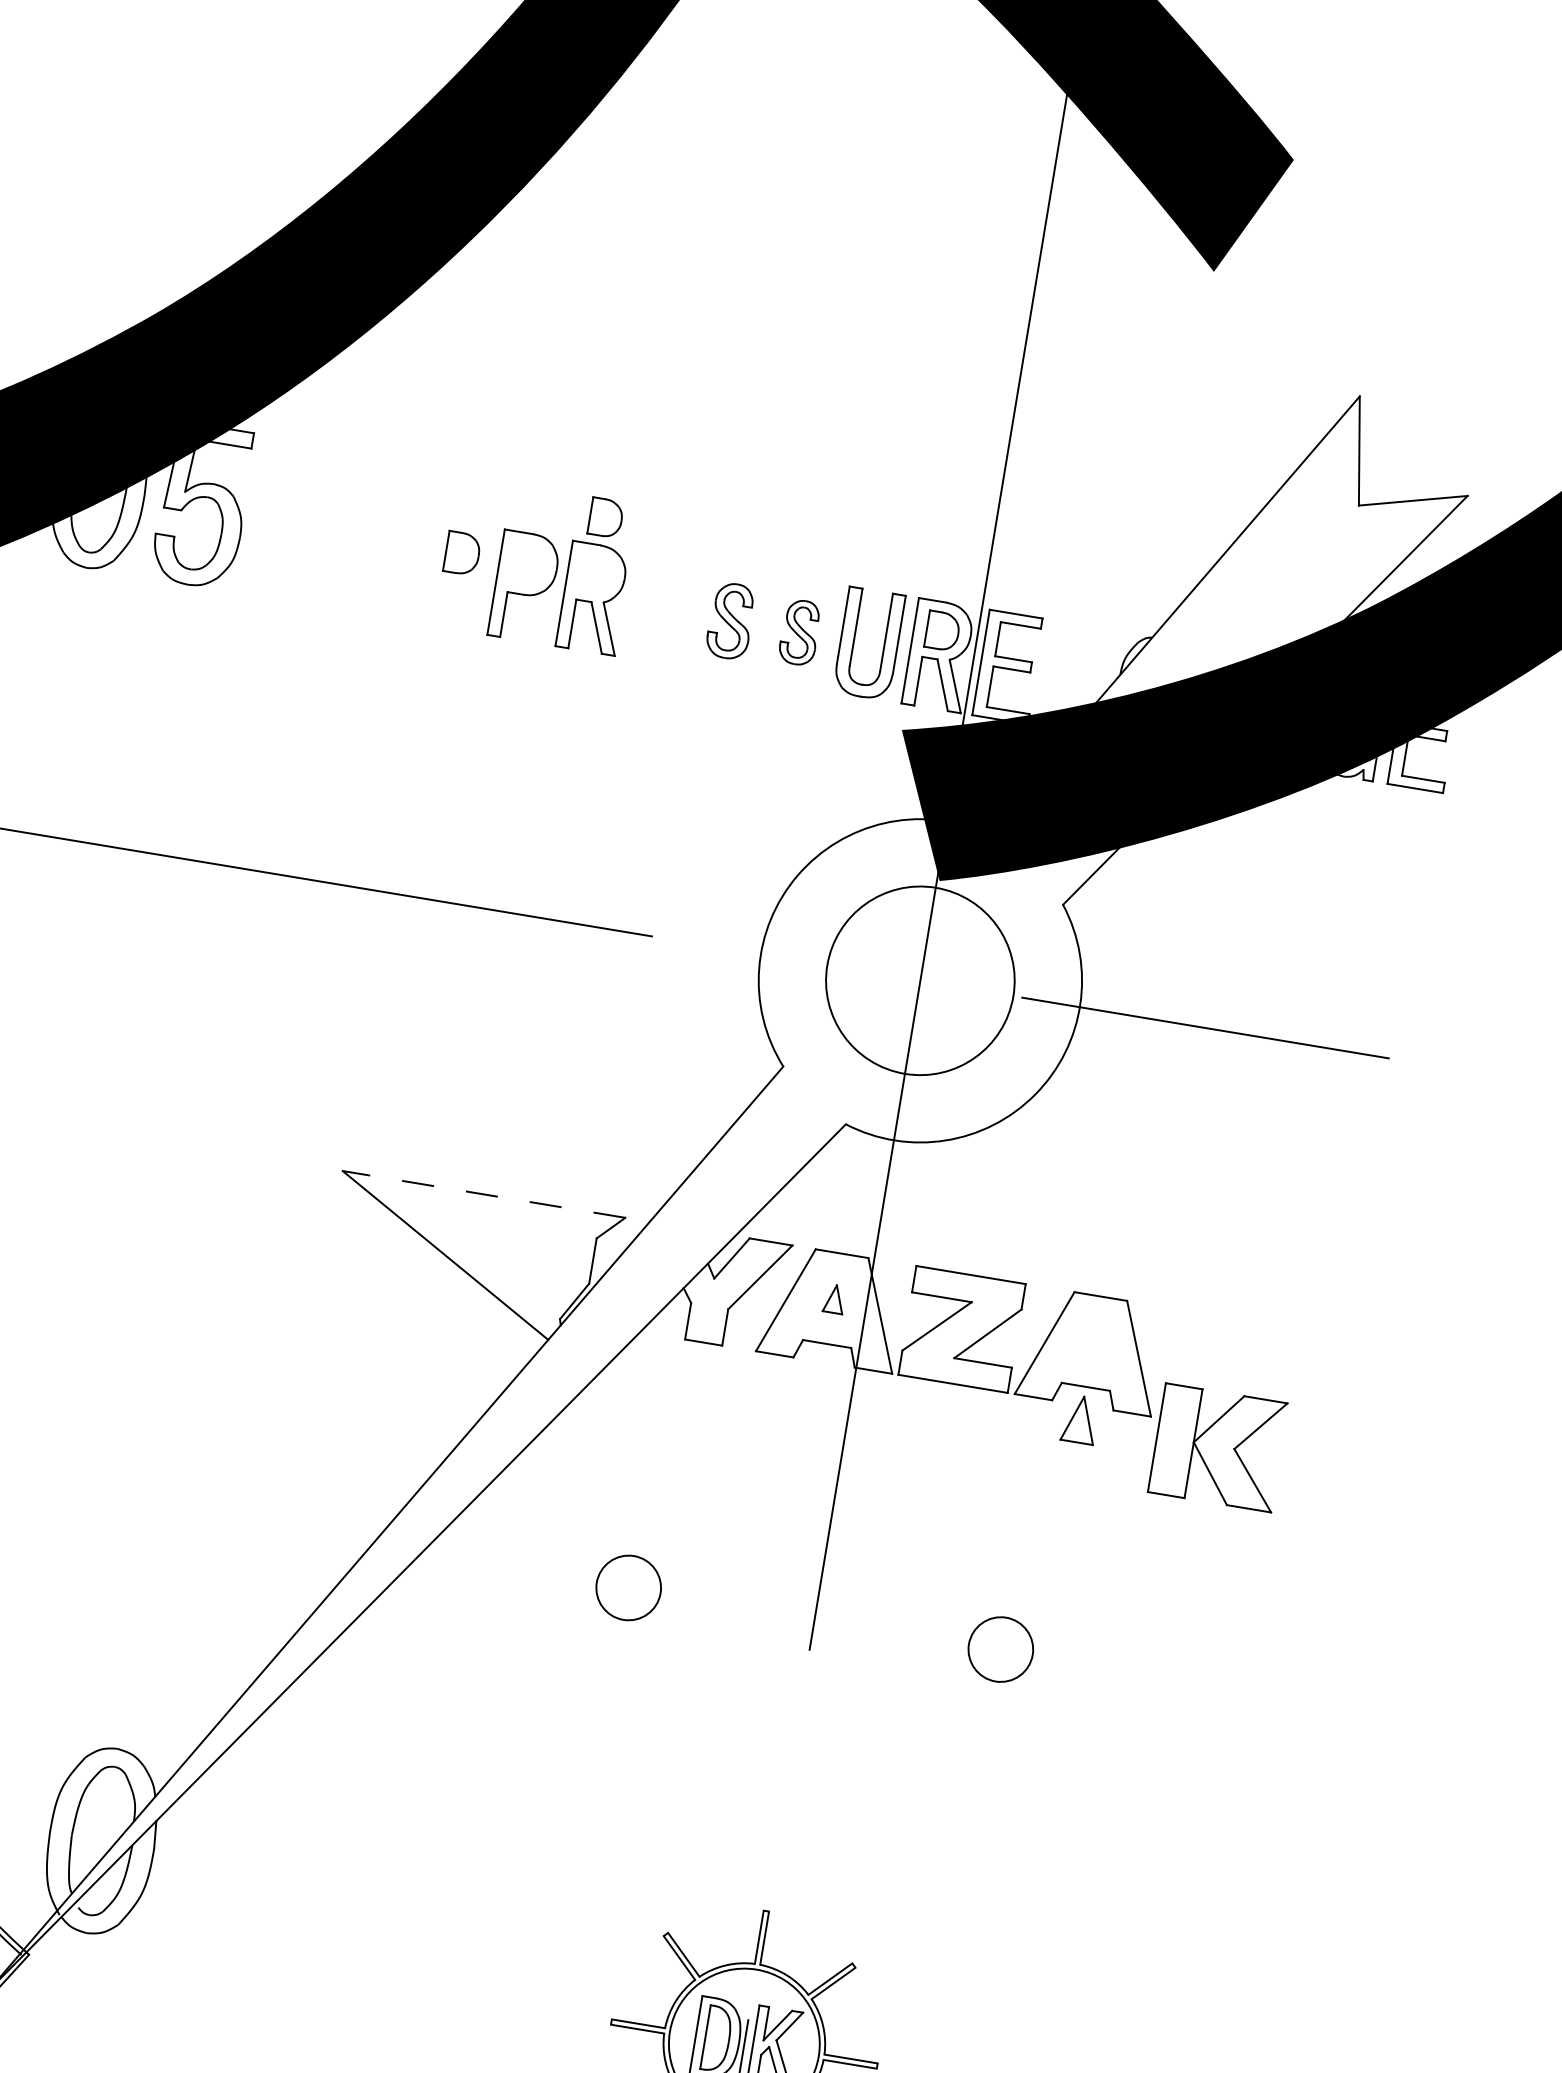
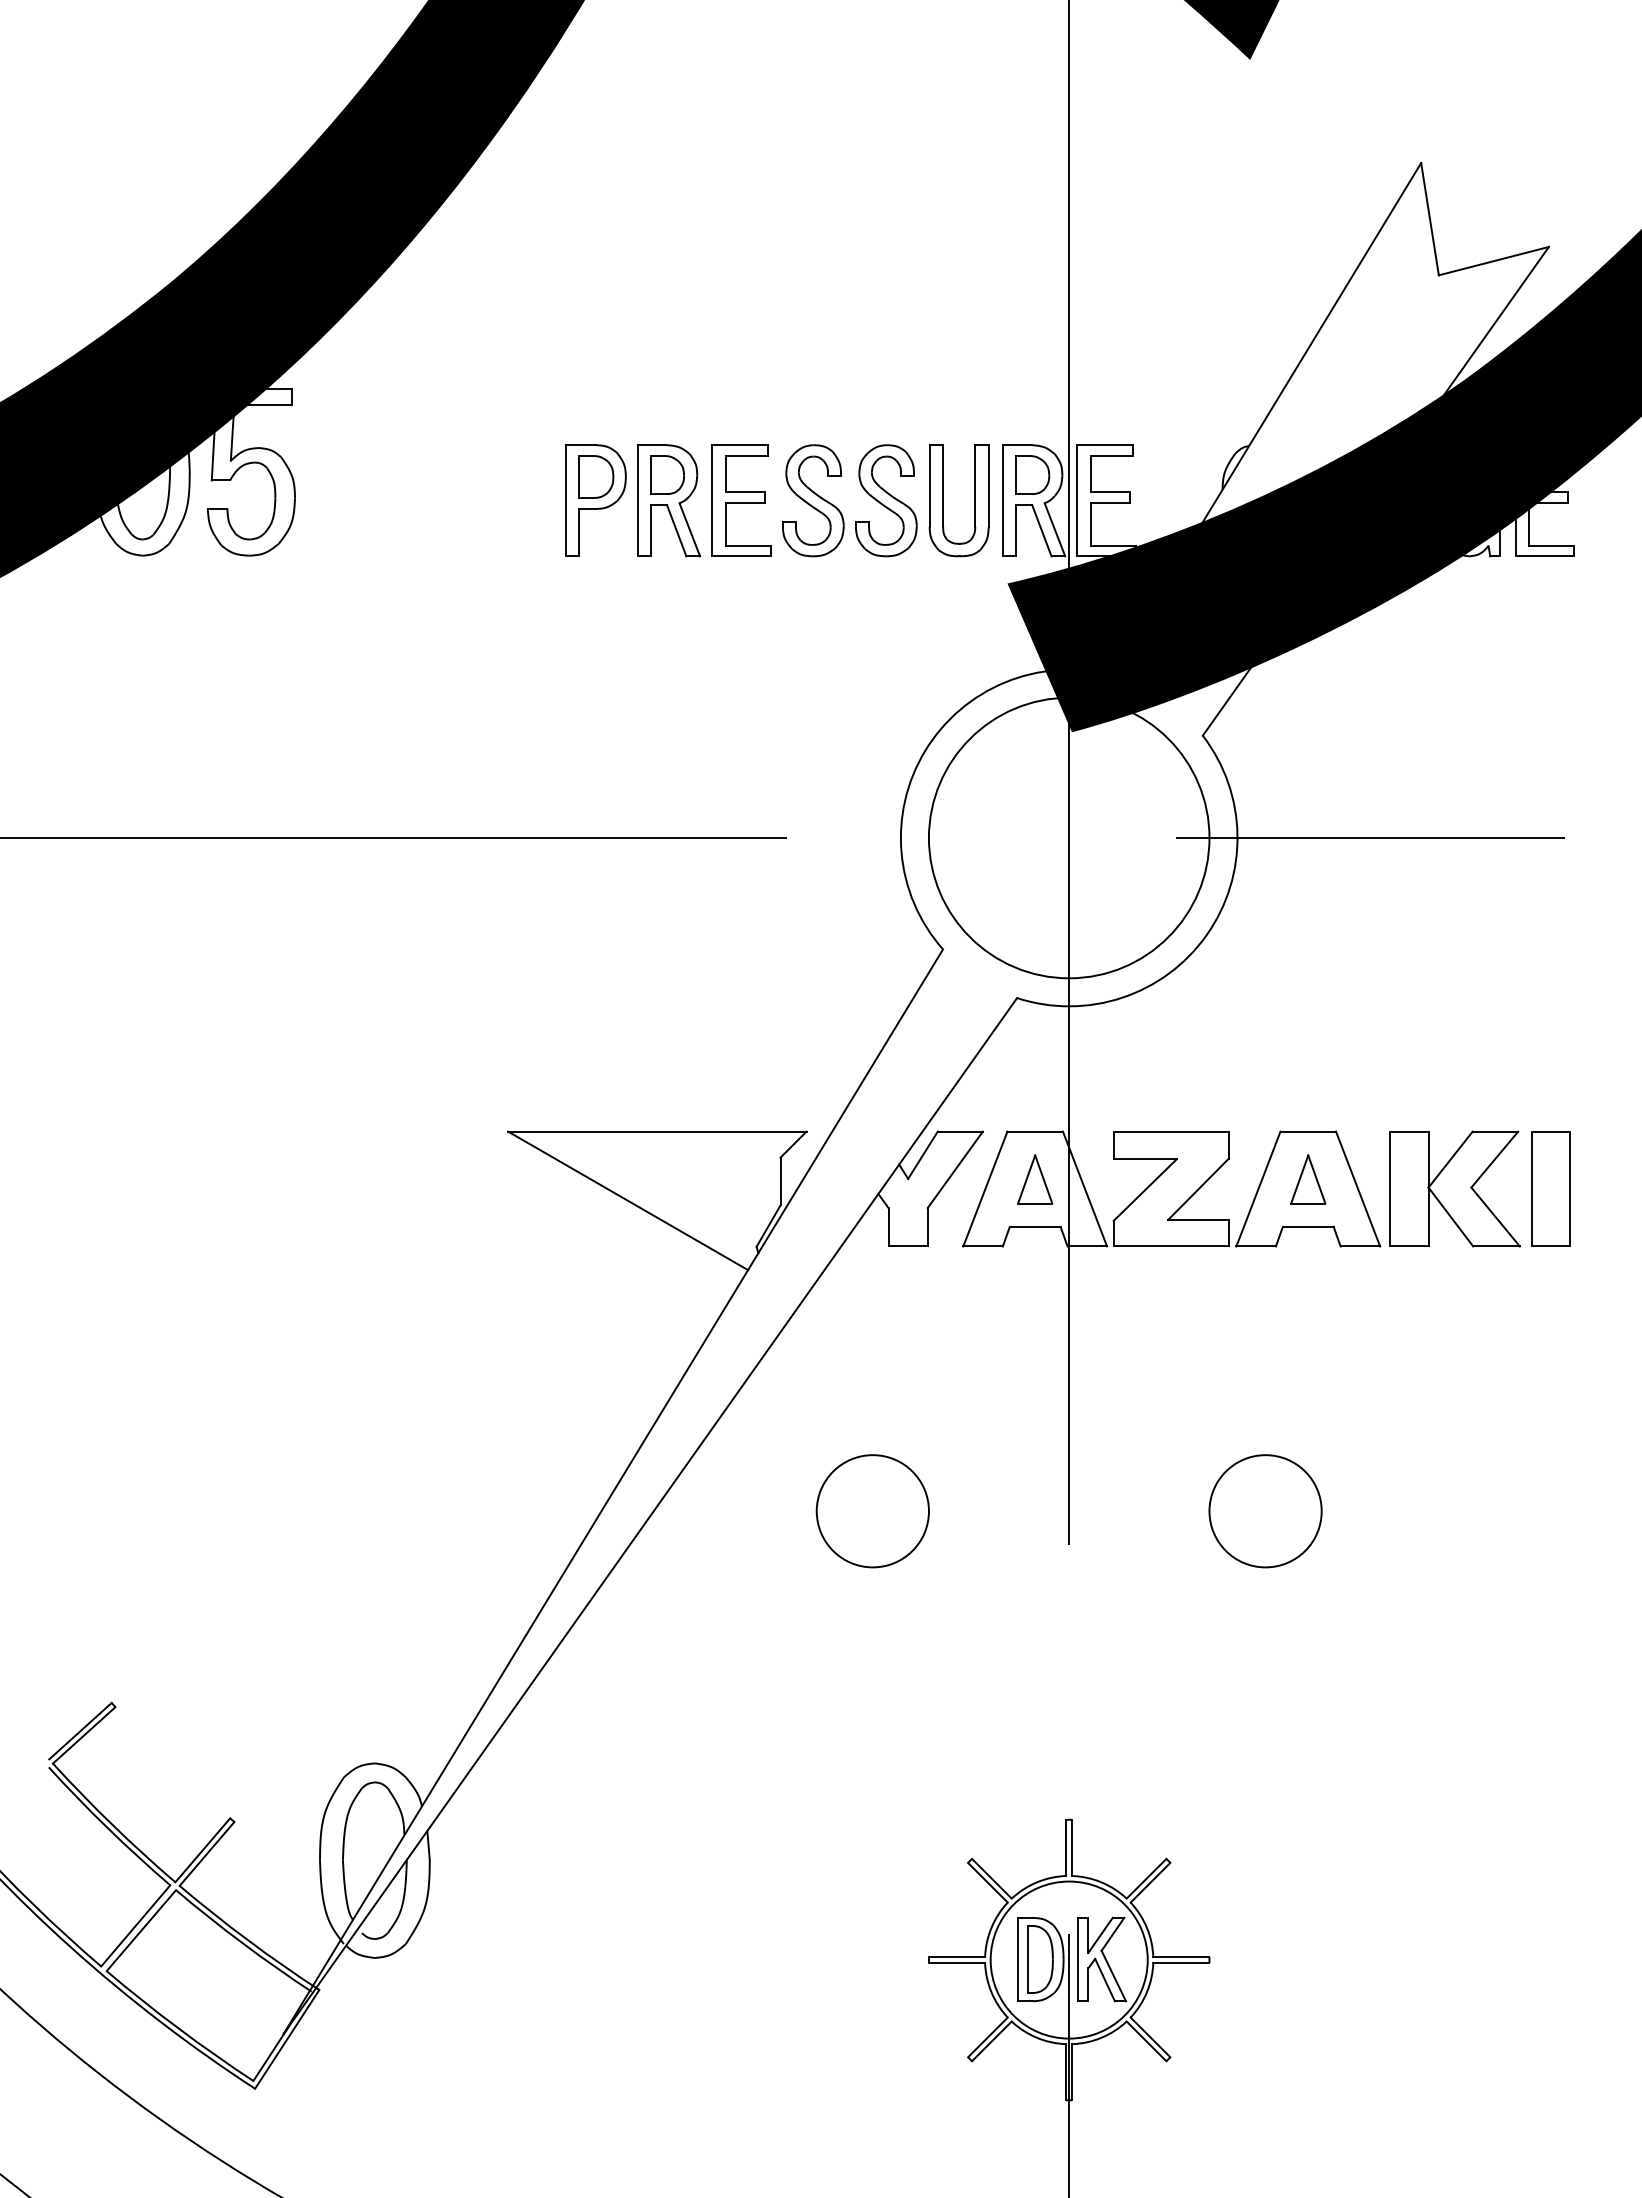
part: (606, 517) -> (667, 474), moved
part: (462, 553) -> (596, 476), moved
part: (662, 609) -> (741, 500), added
part: (731, 620) -> (813, 500), size x1.43
part: (800, 632) -> (886, 500), size x1.67
circle: (919, 980) -> (1068, 837), size x1.43
line: (483, 1194) -> (656, 1131), dashed -> solid
part: (834, 1299) -> (1035, 1179), size x1.67
part: (1321, 1388) -> (1550, 1188), added
part: (1080, 1419) -> (1308, 1179), moved
part: (1218, 1447) -> (1454, 1188), moved
circle: (628, 1588) -> (872, 1511), size x1.67
circle: (1000, 1649) -> (1265, 1511), size x1.67

